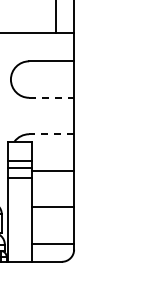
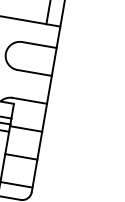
line: (52, 97) -> (35, 72), dashed -> solid
line: (51, 134) -> (29, 101), dashed -> solid

